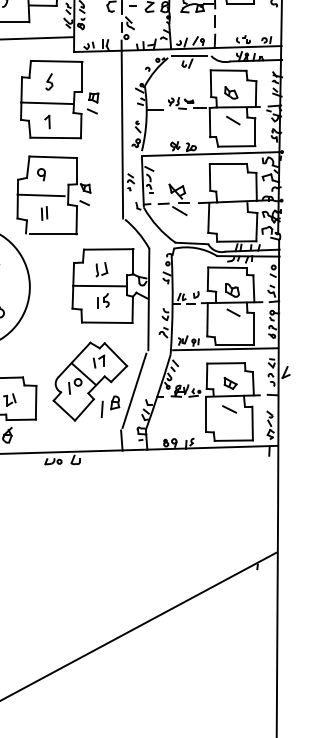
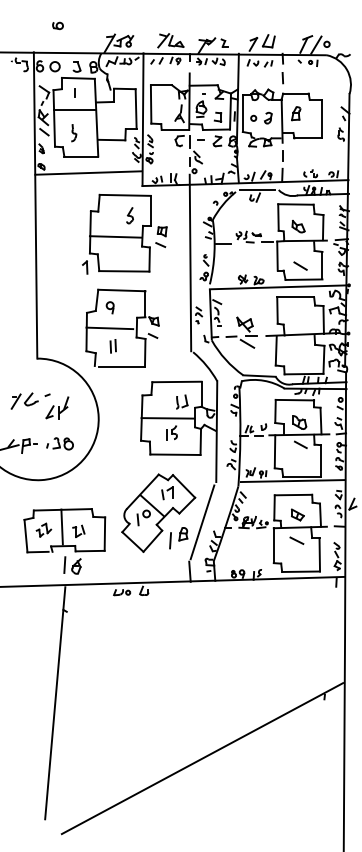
part: (48, 81) -> (129, 215), moved
line: (233, 119) -> (300, 265), moved
part: (47, 121) -> (85, 267), moved
part: (102, 269) -> (182, 401), moved

